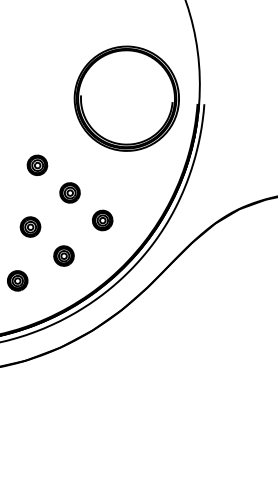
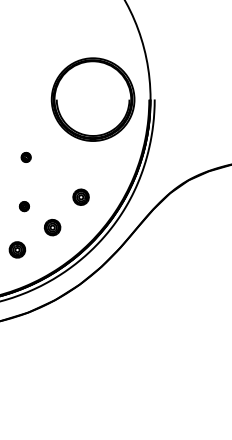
part: (36, 165) -> (25, 157), size x0.6
part: (69, 193) -> (53, 177), removed
part: (30, 226) -> (24, 206), size x0.6

